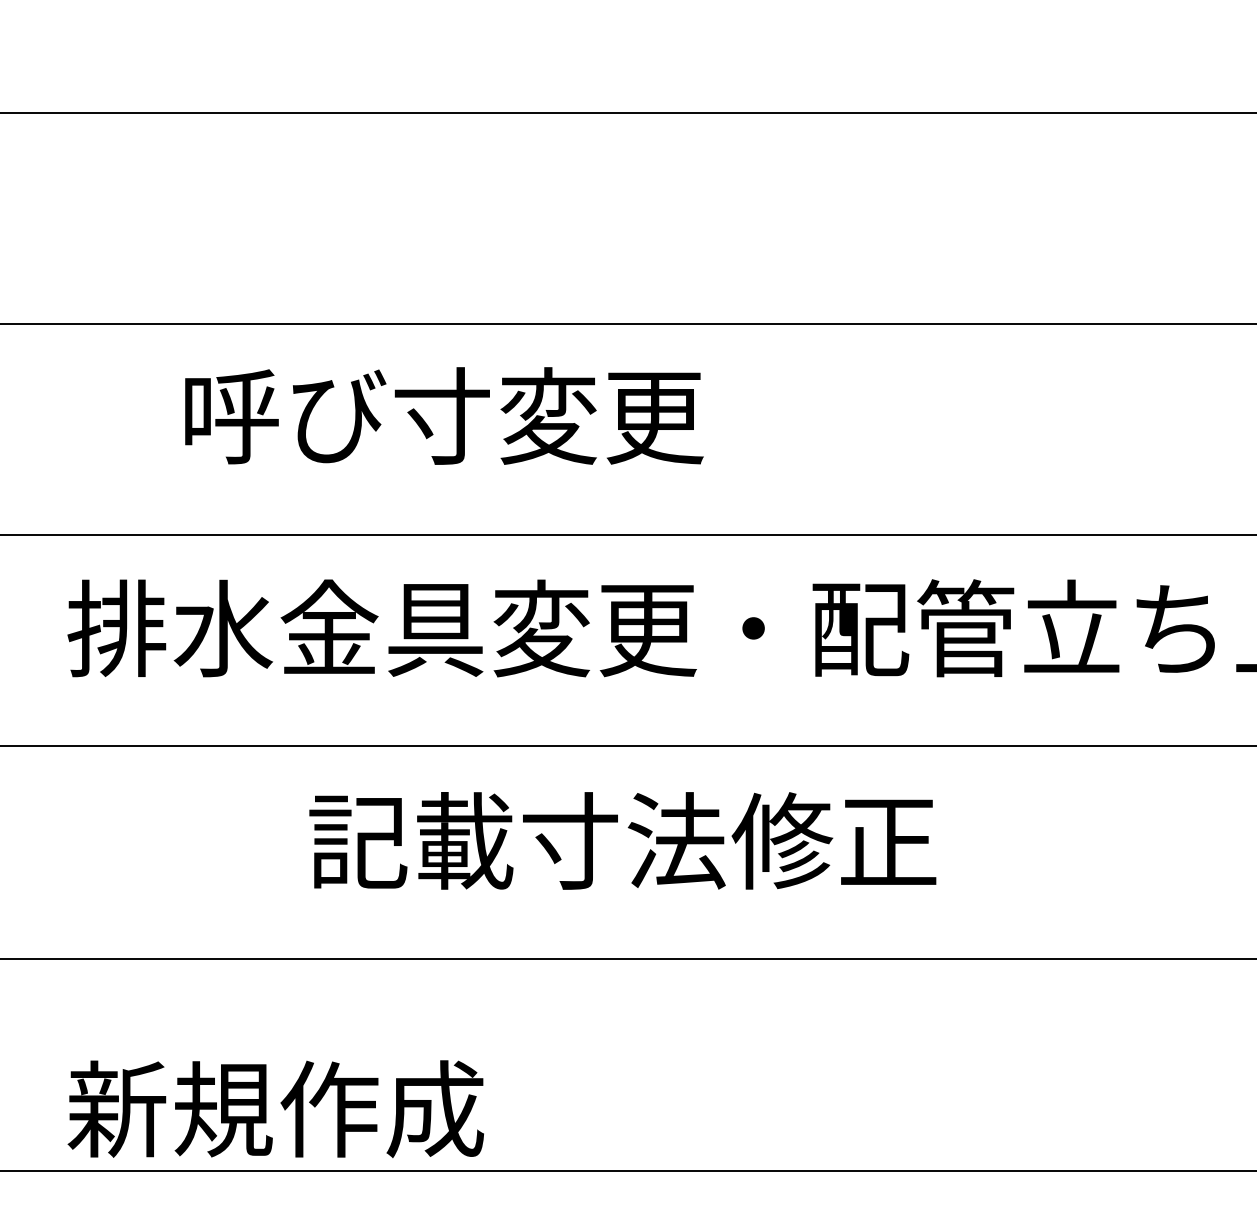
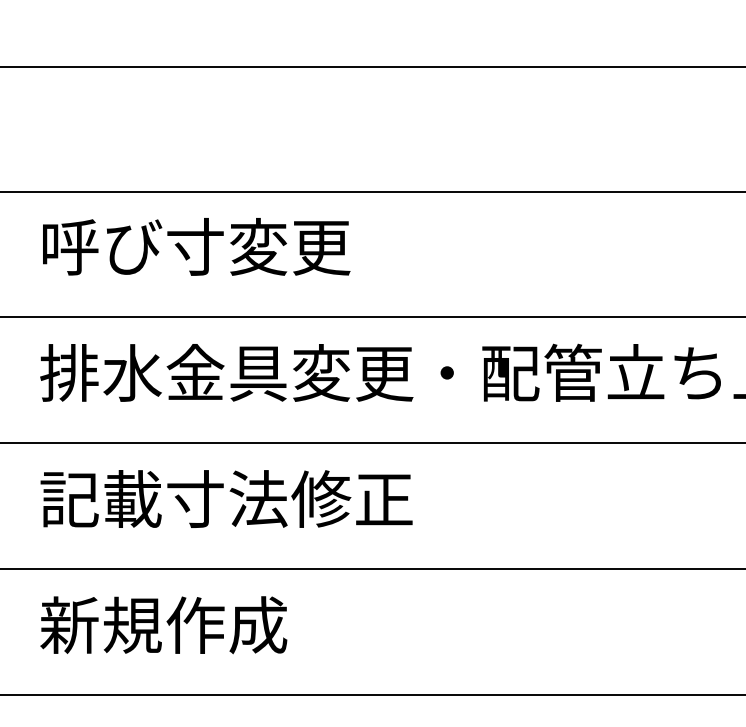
text: (443, 415) -> (196, 246), moved
text: (622, 840) -> (226, 498), moved
text: (275, 1109) -> (163, 625), moved

